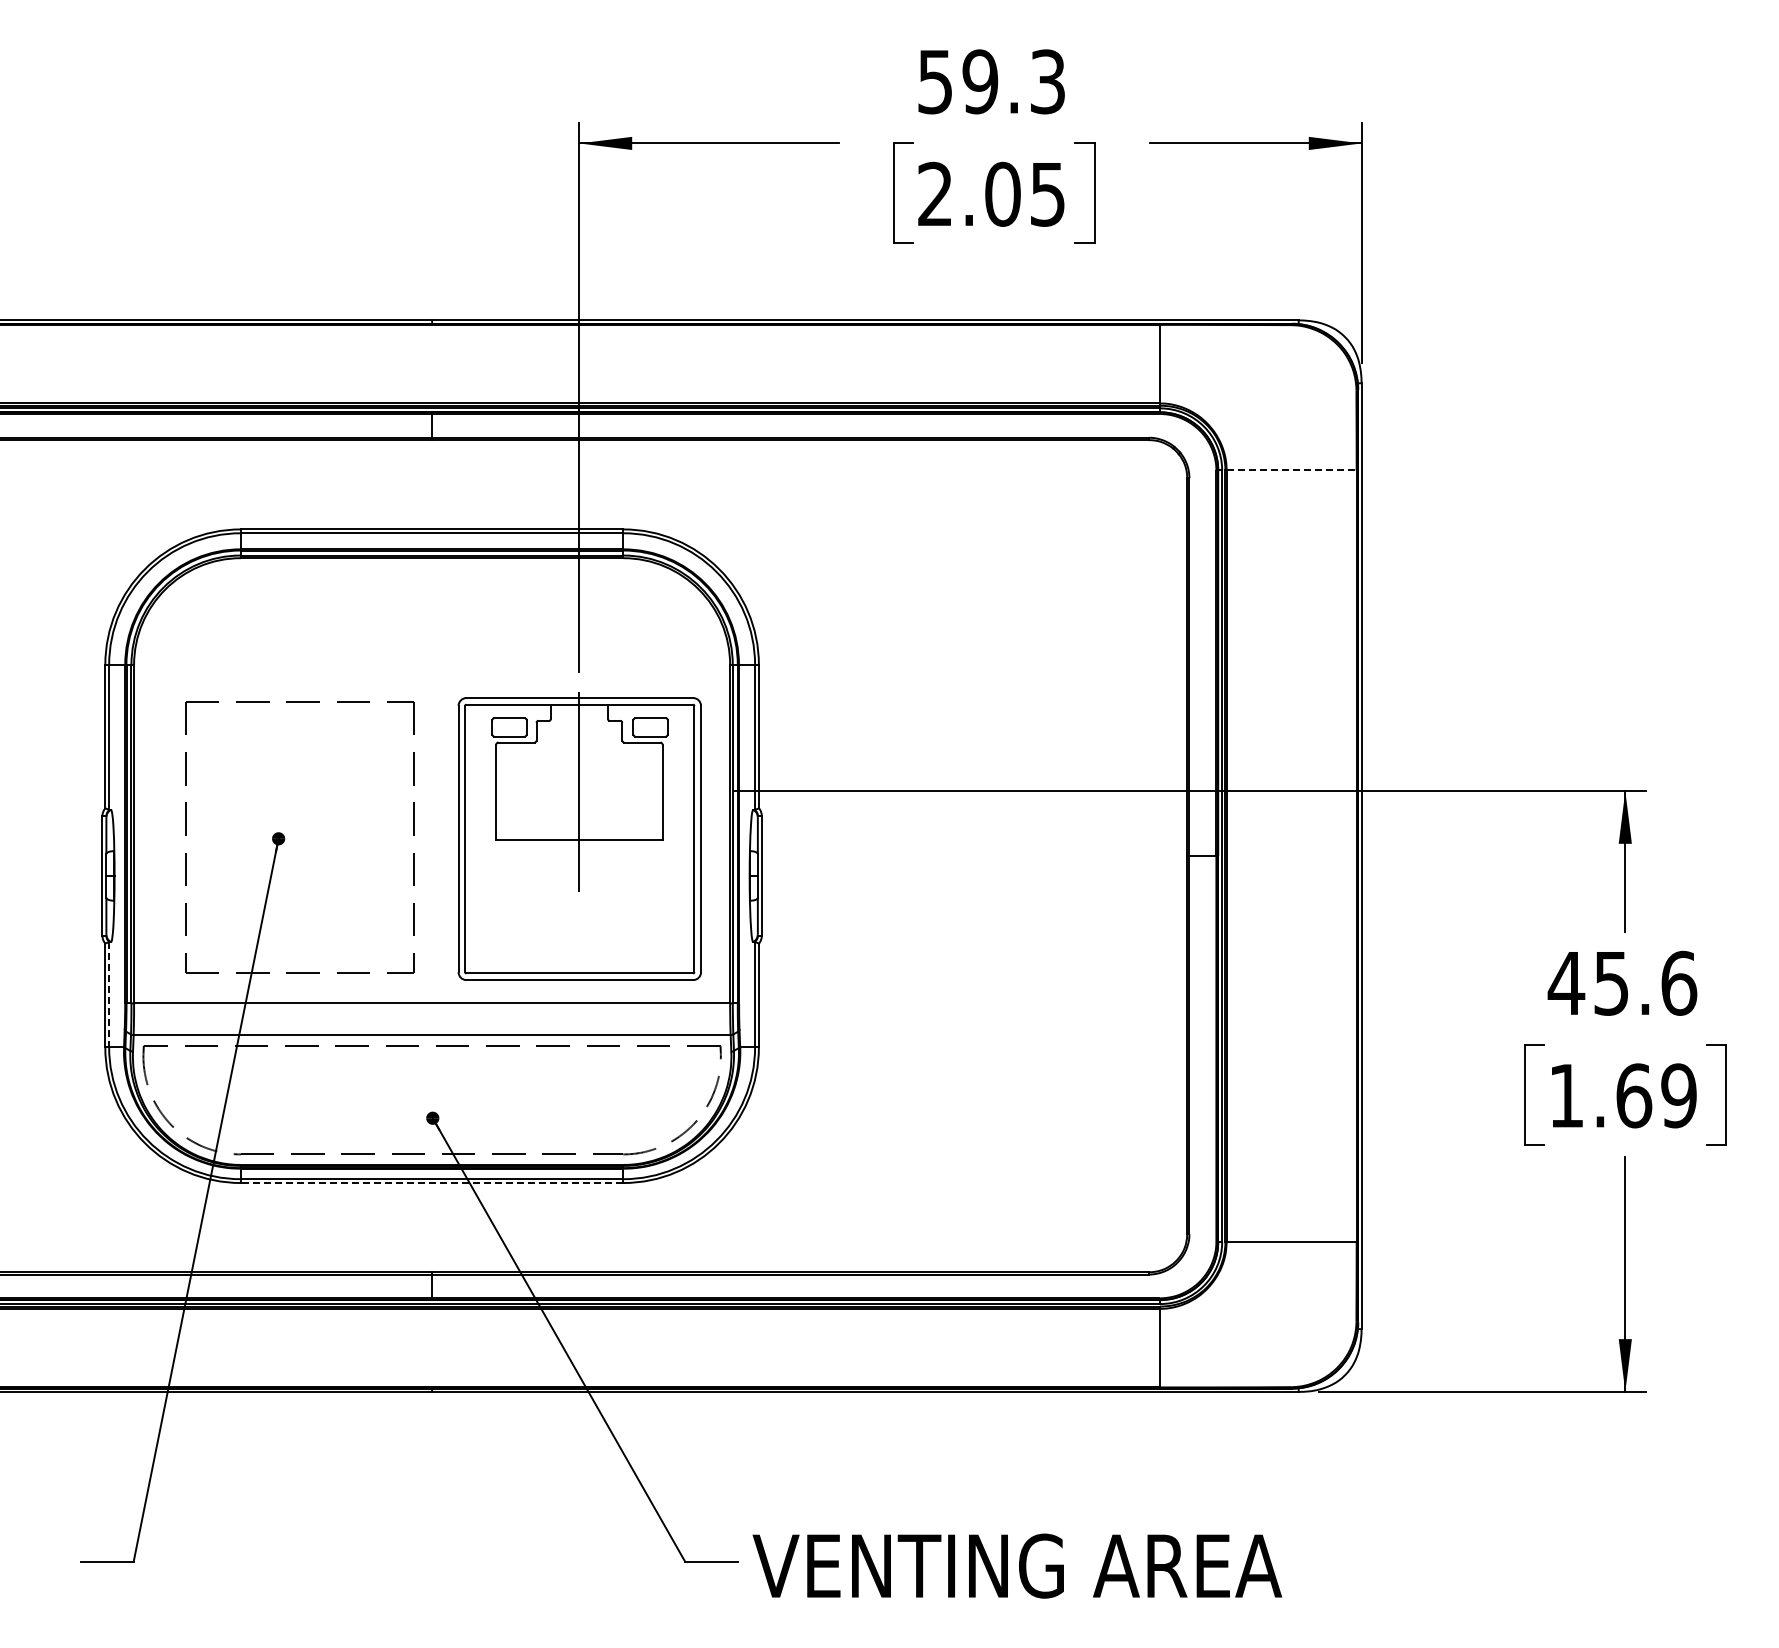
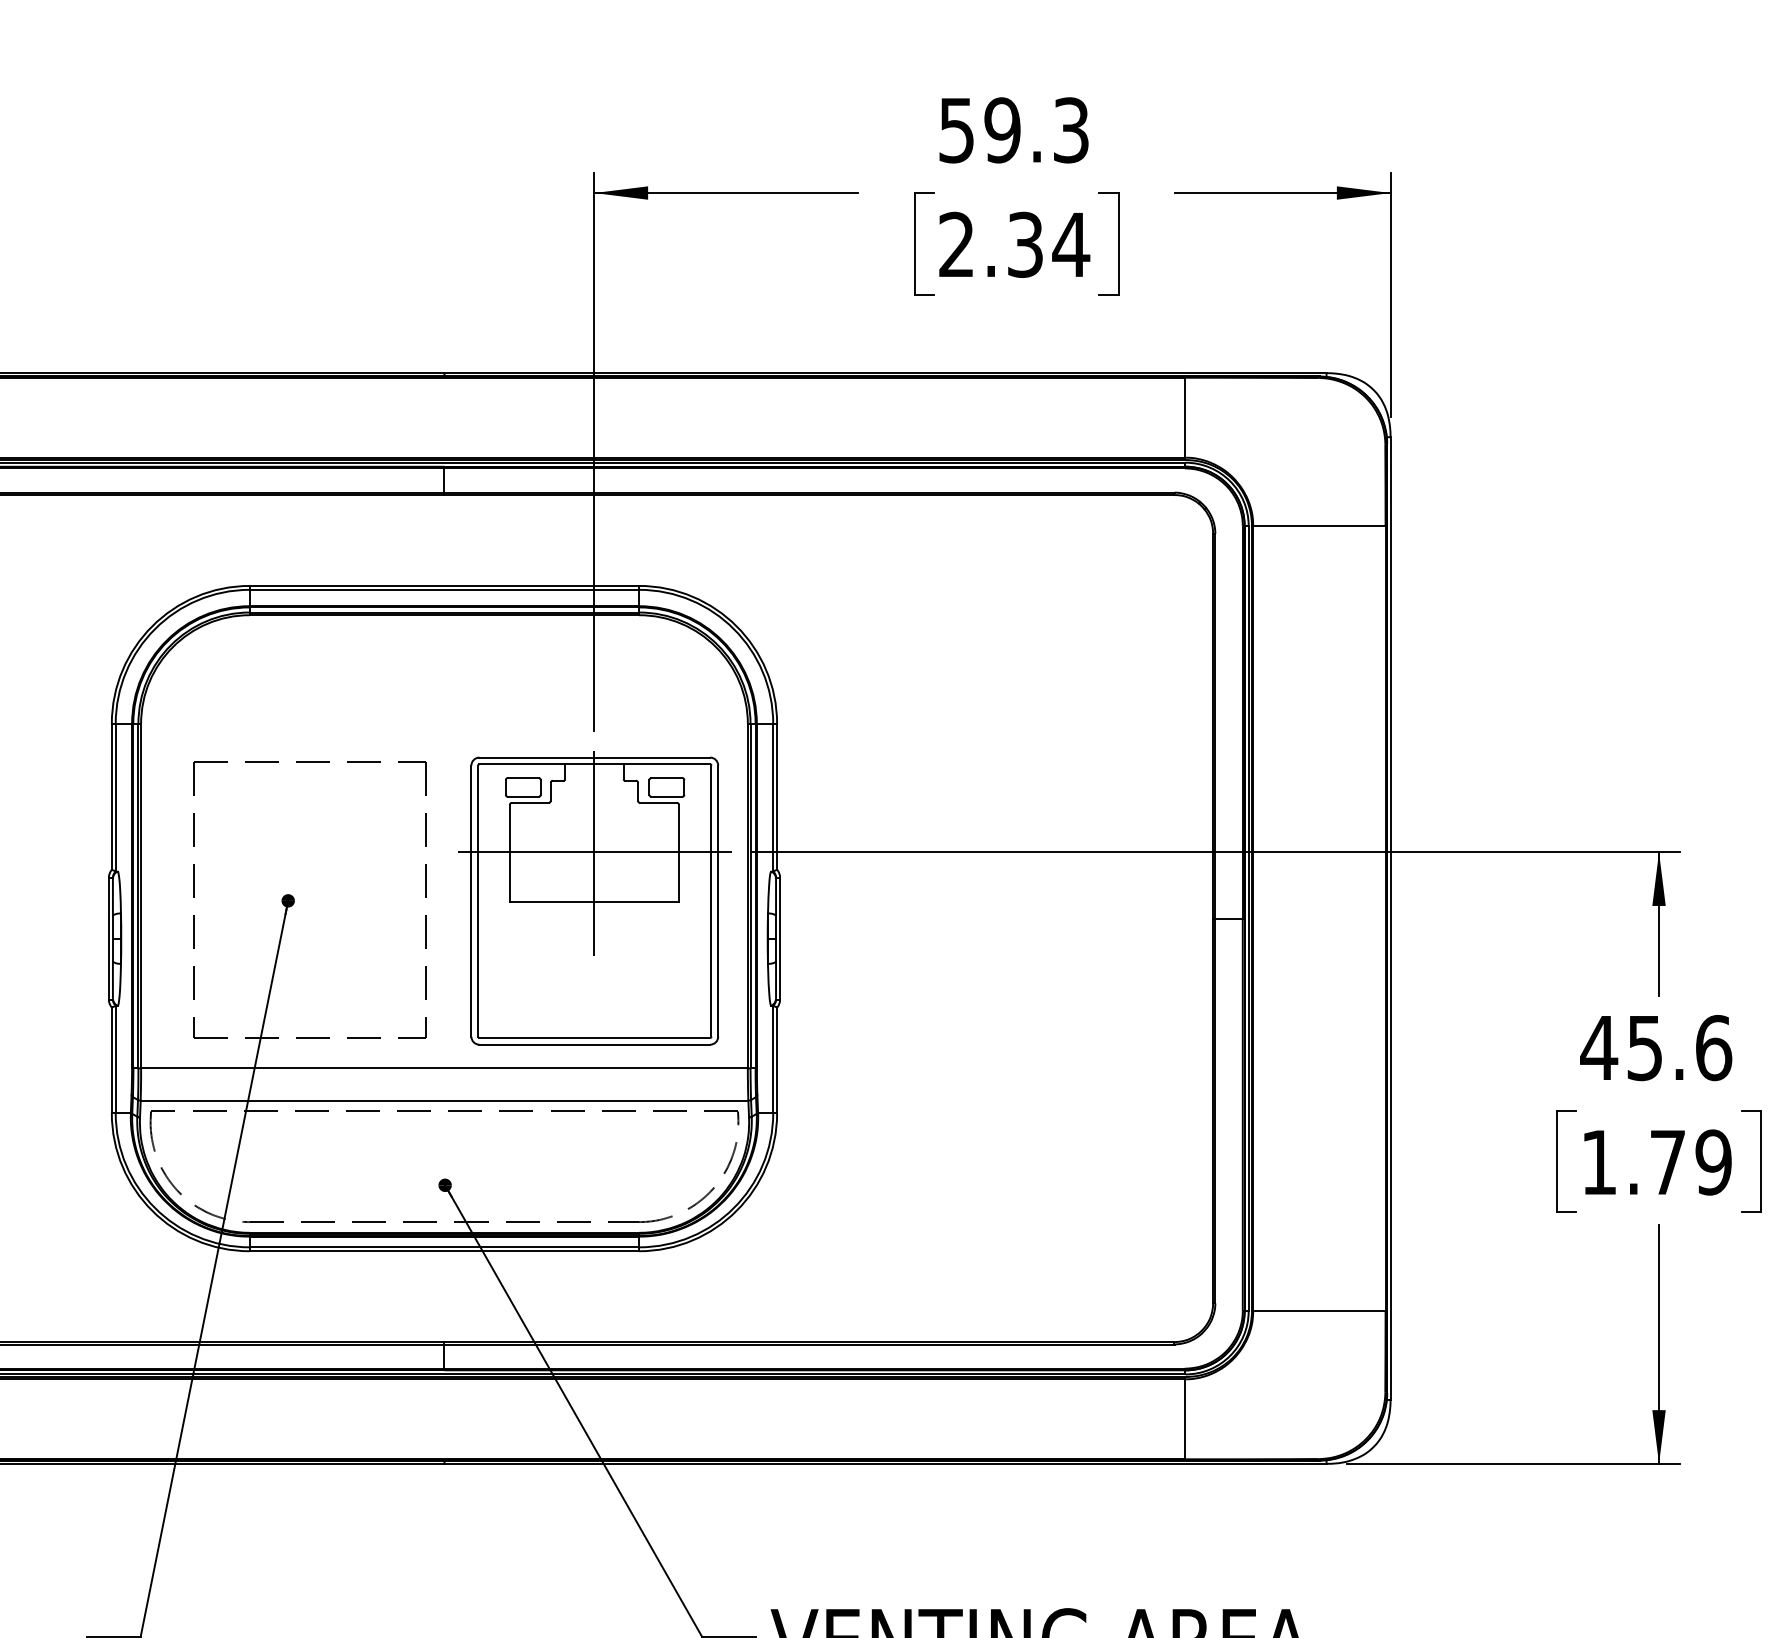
text: (1025, 193) -> (1048, 243), 2.05 -> 2.34
line: (1292, 470) -> (1320, 525), dashed -> solid
line: (579, 791) -> (594, 852), added
line: (109, 994) -> (116, 1059), dashed -> solid
text: (1634, 1095) -> (1668, 1162), 1.69 -> 1.79
line: (431, 1183) -> (443, 1251), dashed -> solid

